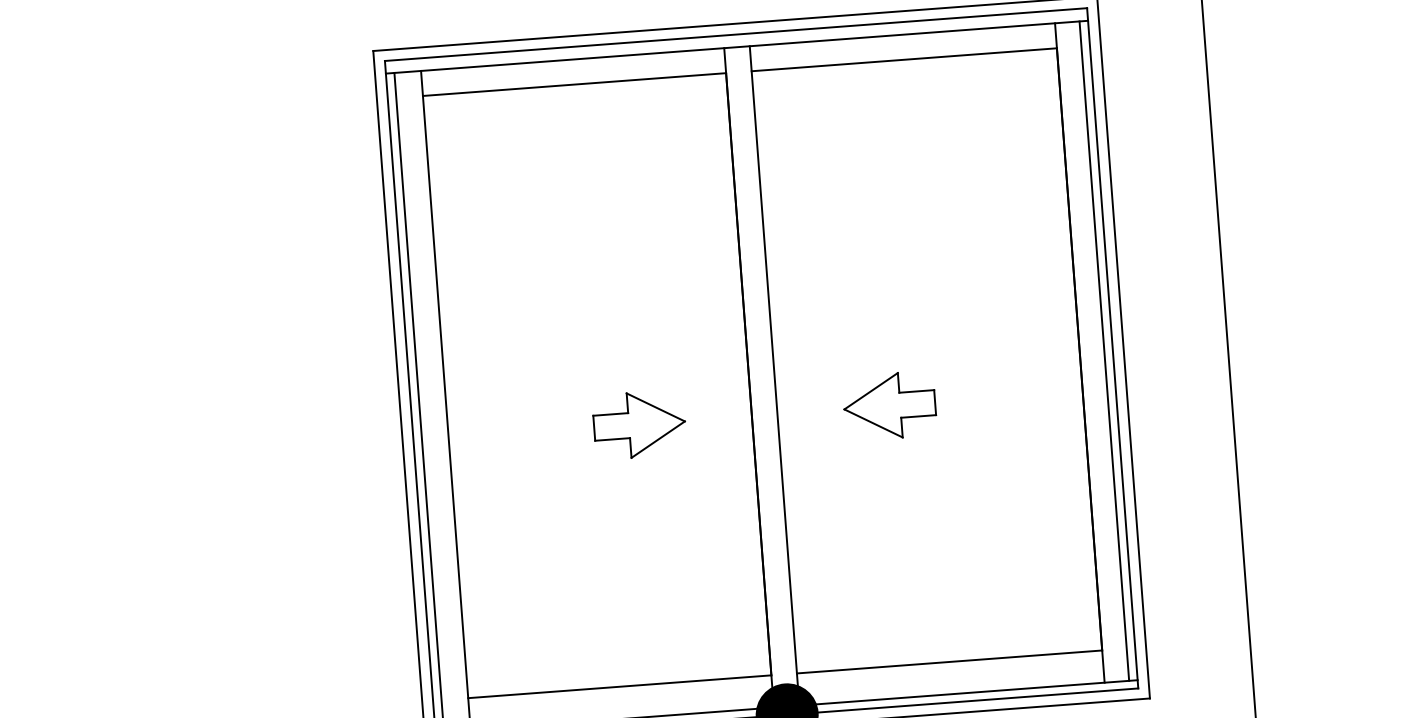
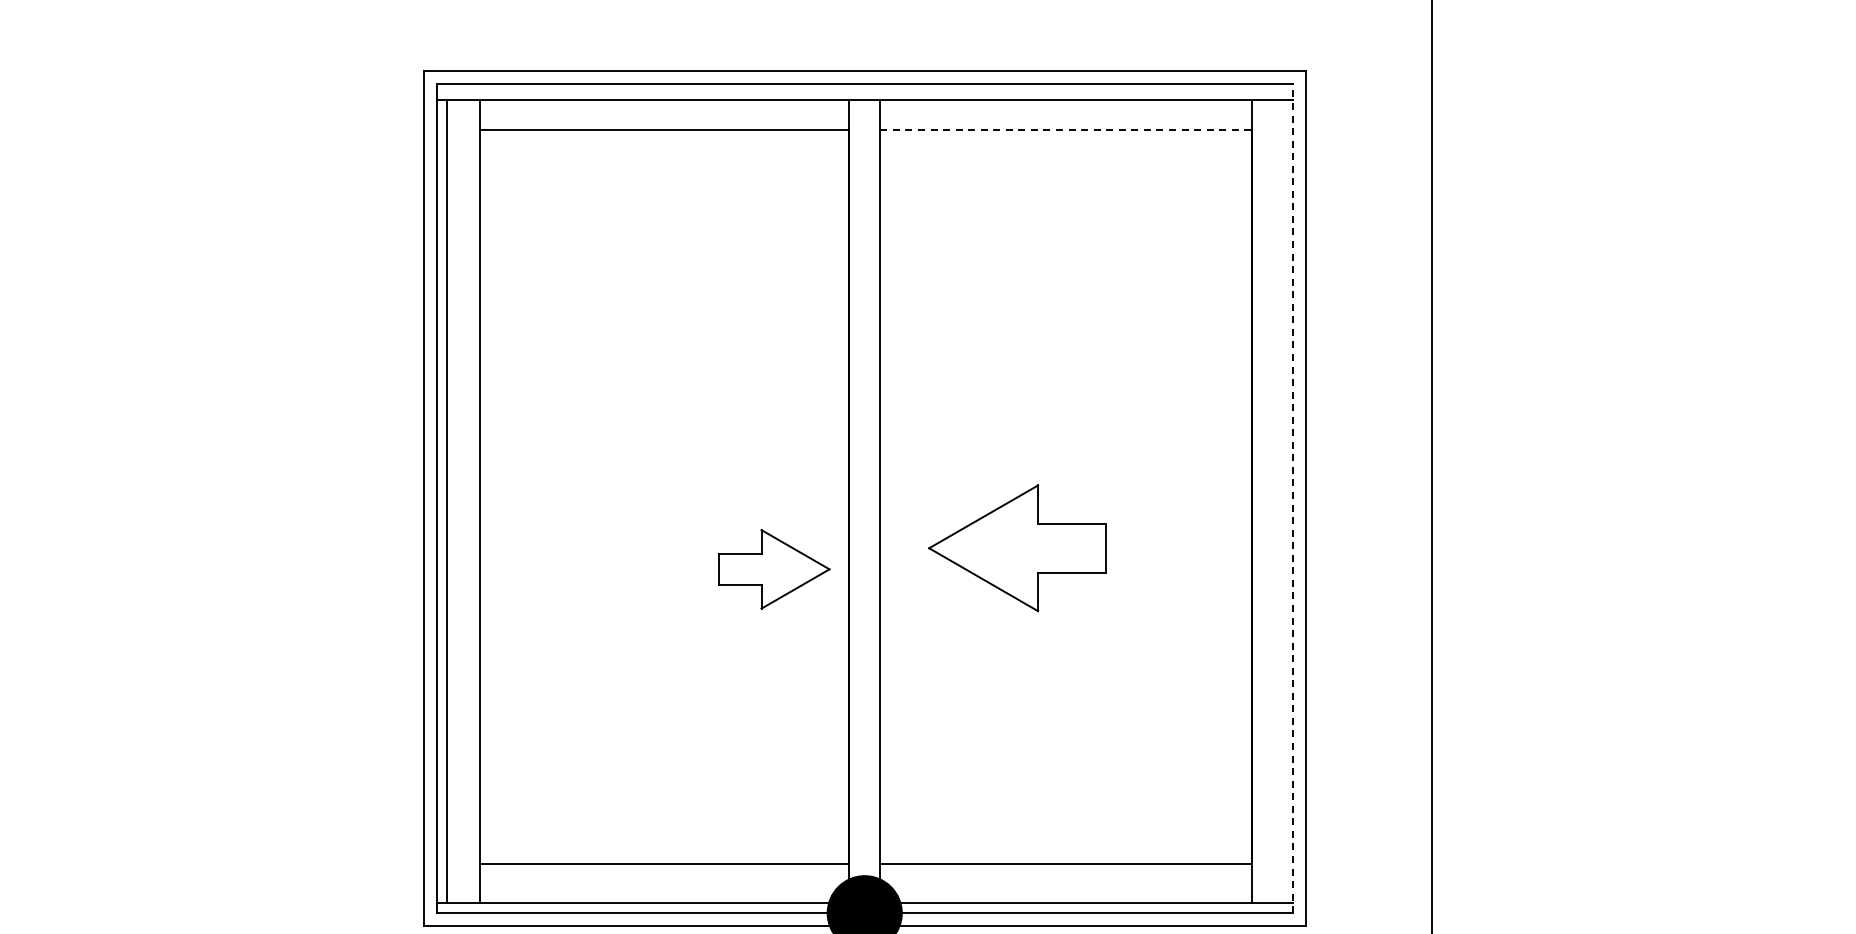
line: (904, 60) -> (1066, 130), solid -> dashed
line: (1112, 348) -> (1292, 498), solid -> dashed
line: (1104, 351) -> (1282, 501), removed
part: (889, 406) -> (1016, 548), size x1.6
part: (639, 424) -> (774, 569), moved

